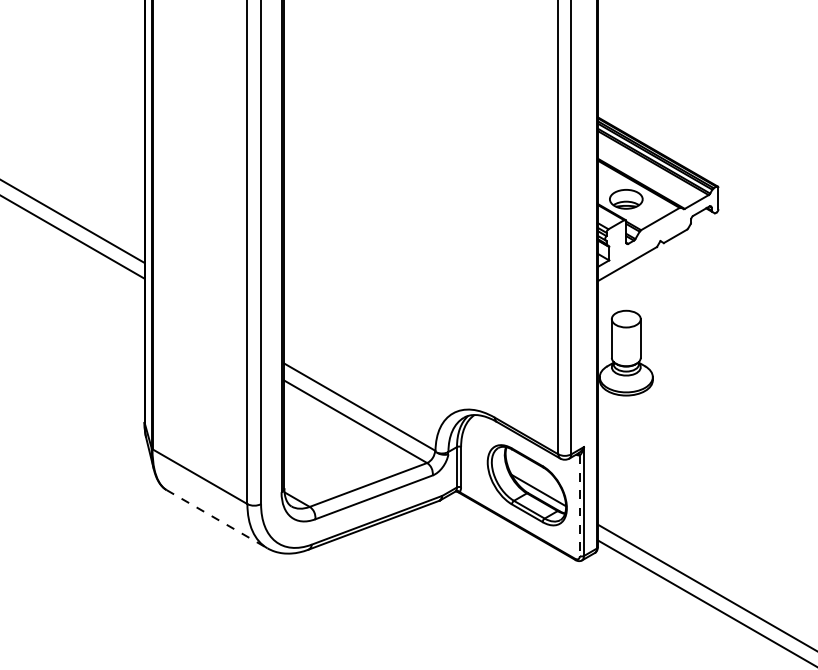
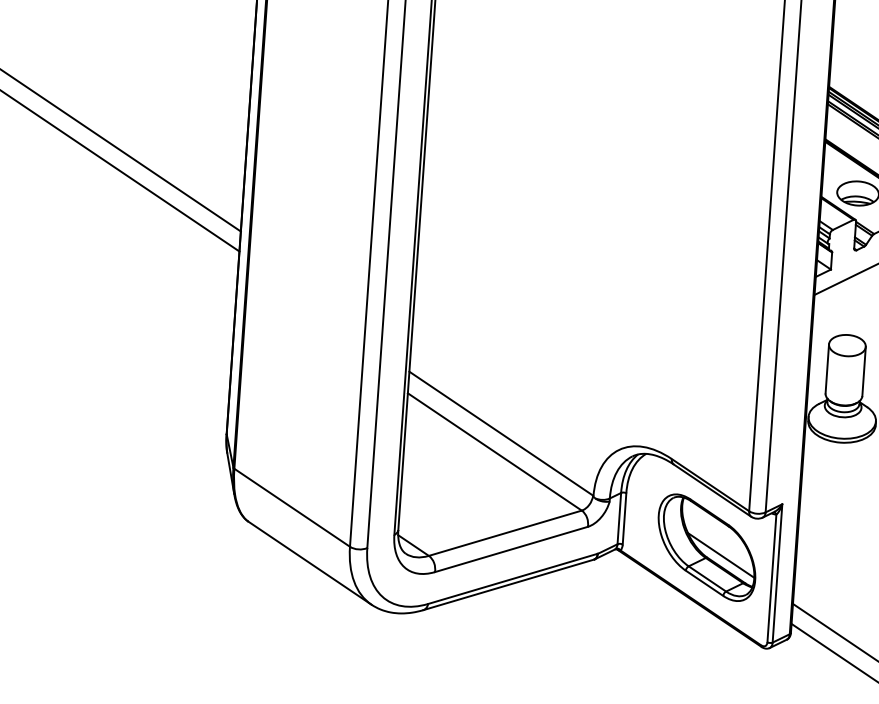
line: (579, 506) -> (771, 579), dashed -> solid
line: (217, 519) -> (310, 563), dashed -> solid

